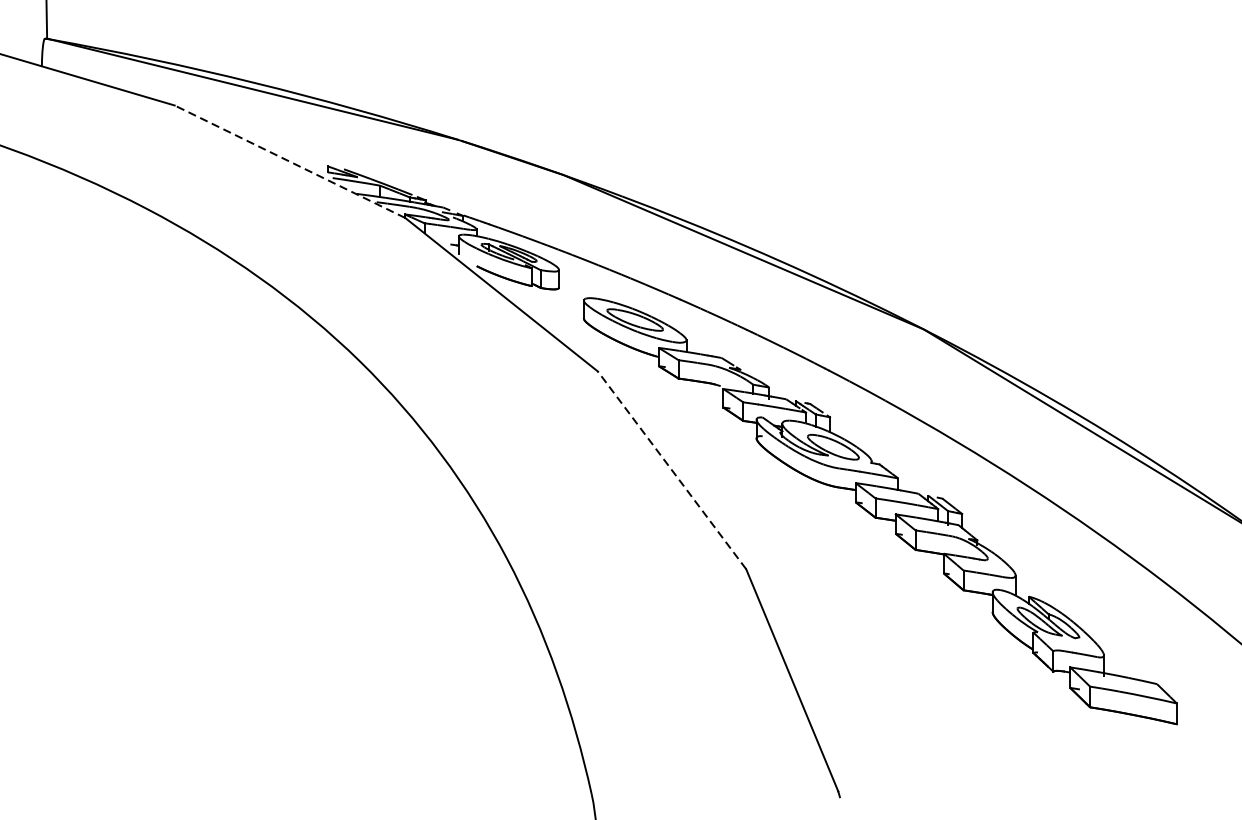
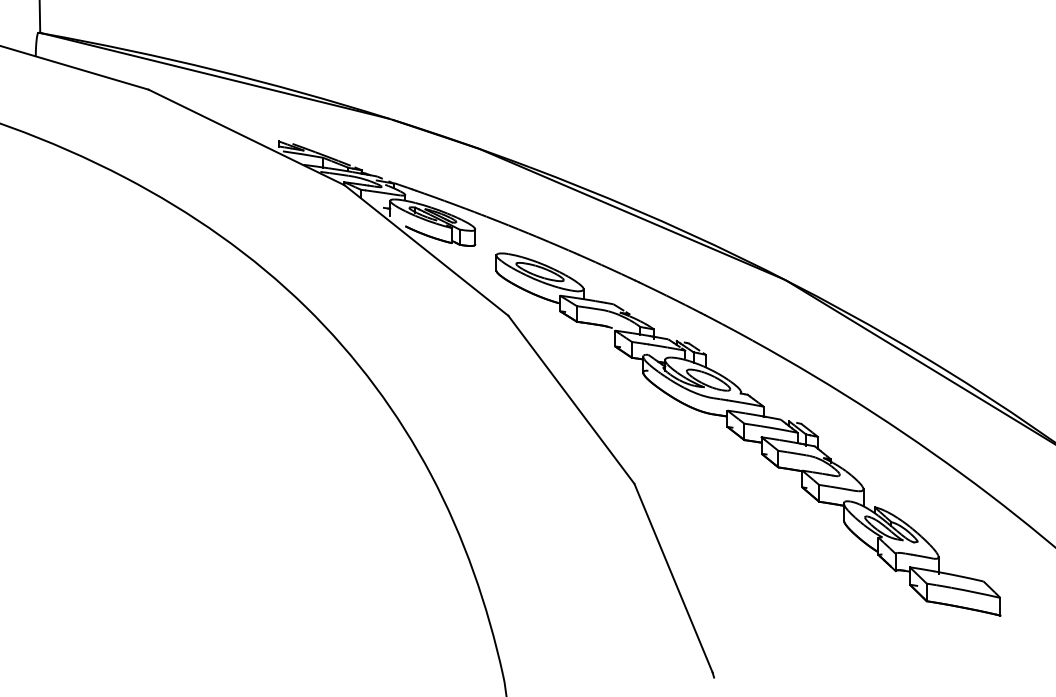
line: (289, 161) -> (246, 137), dashed -> solid
line: (672, 470) -> (571, 399), dashed -> solid

